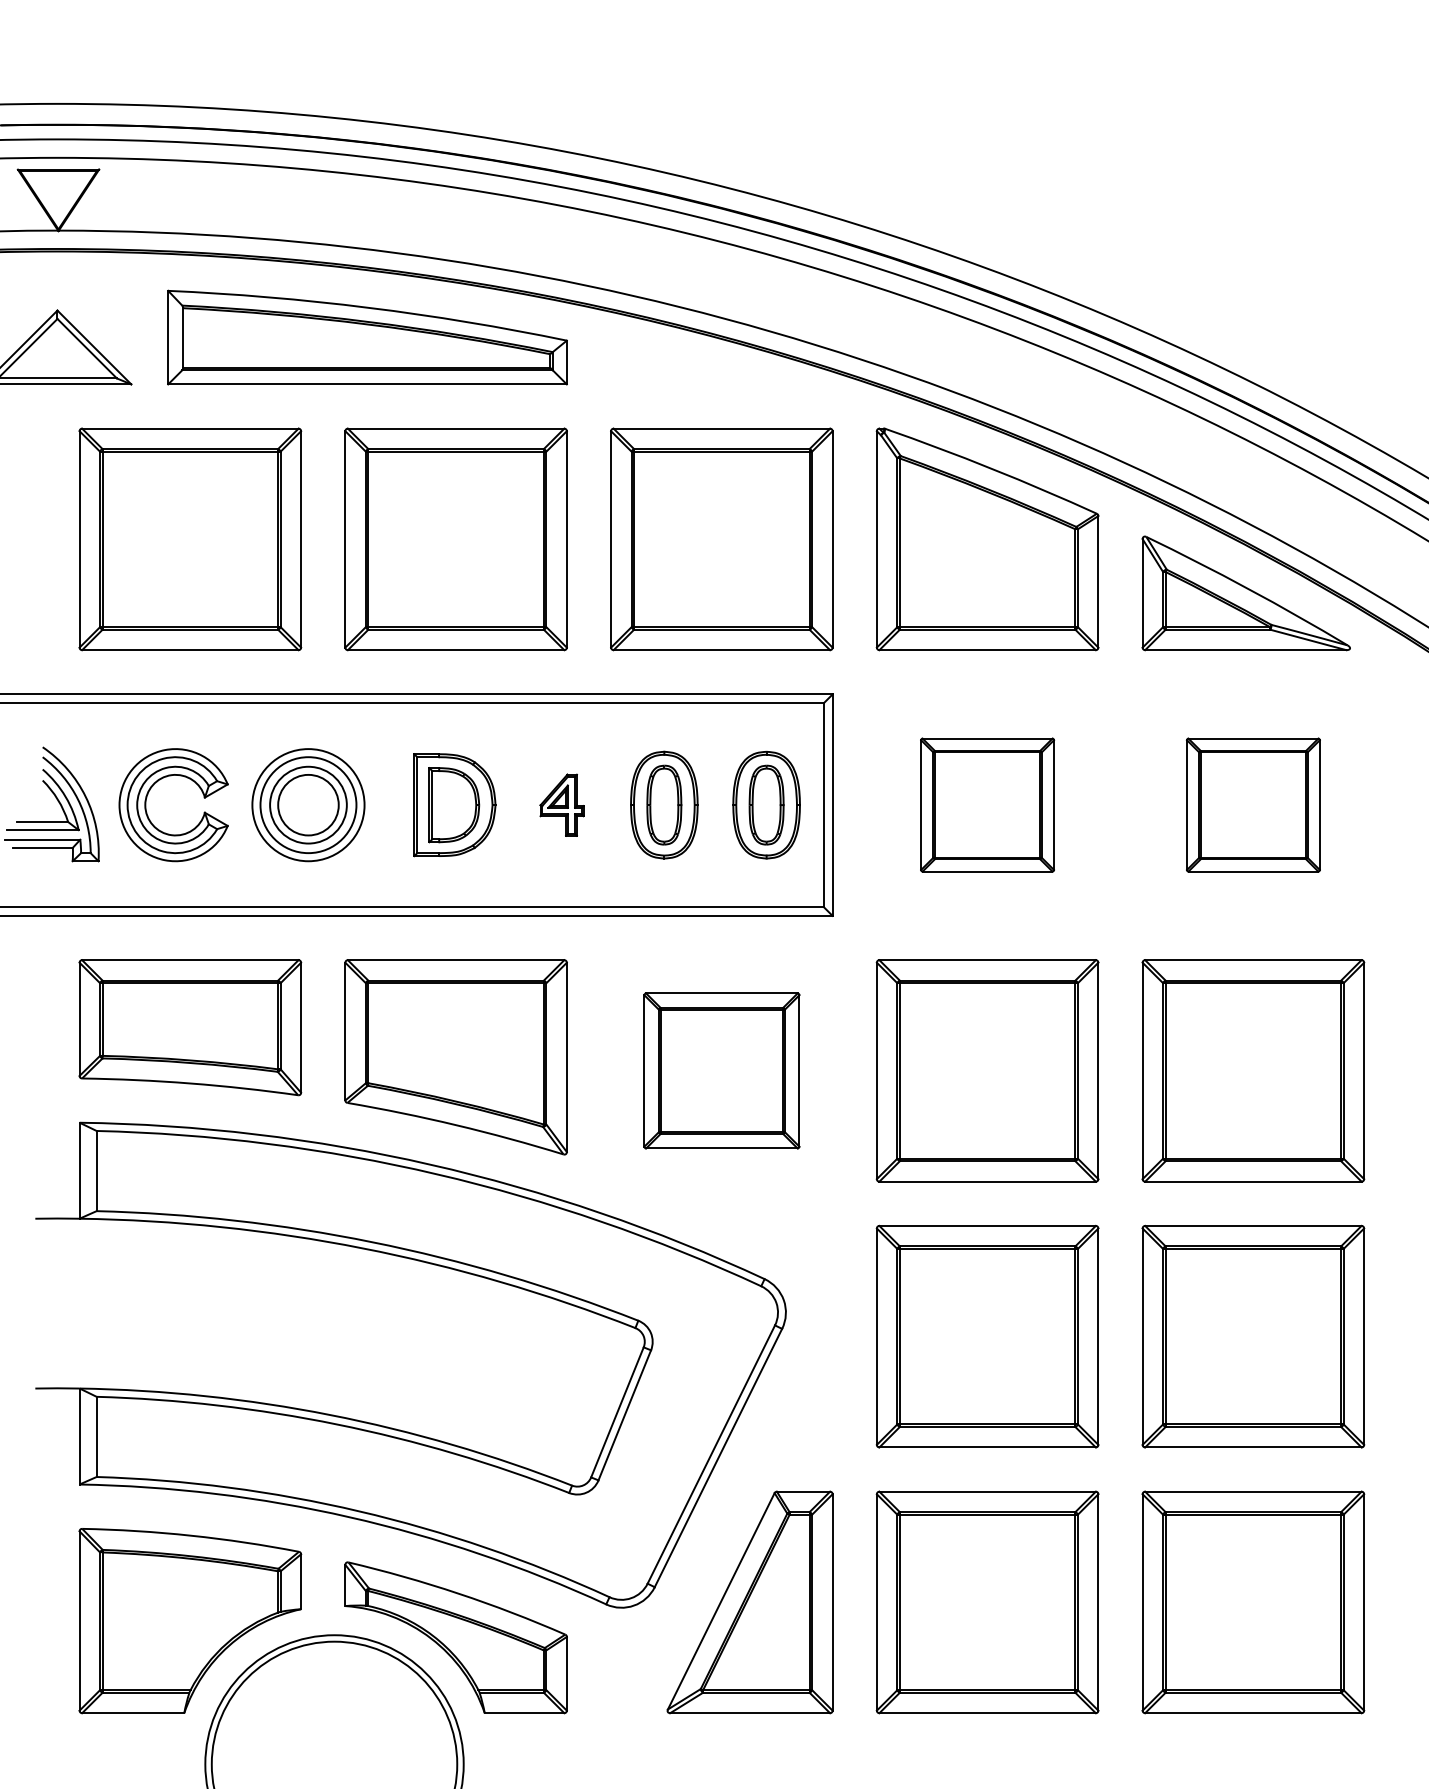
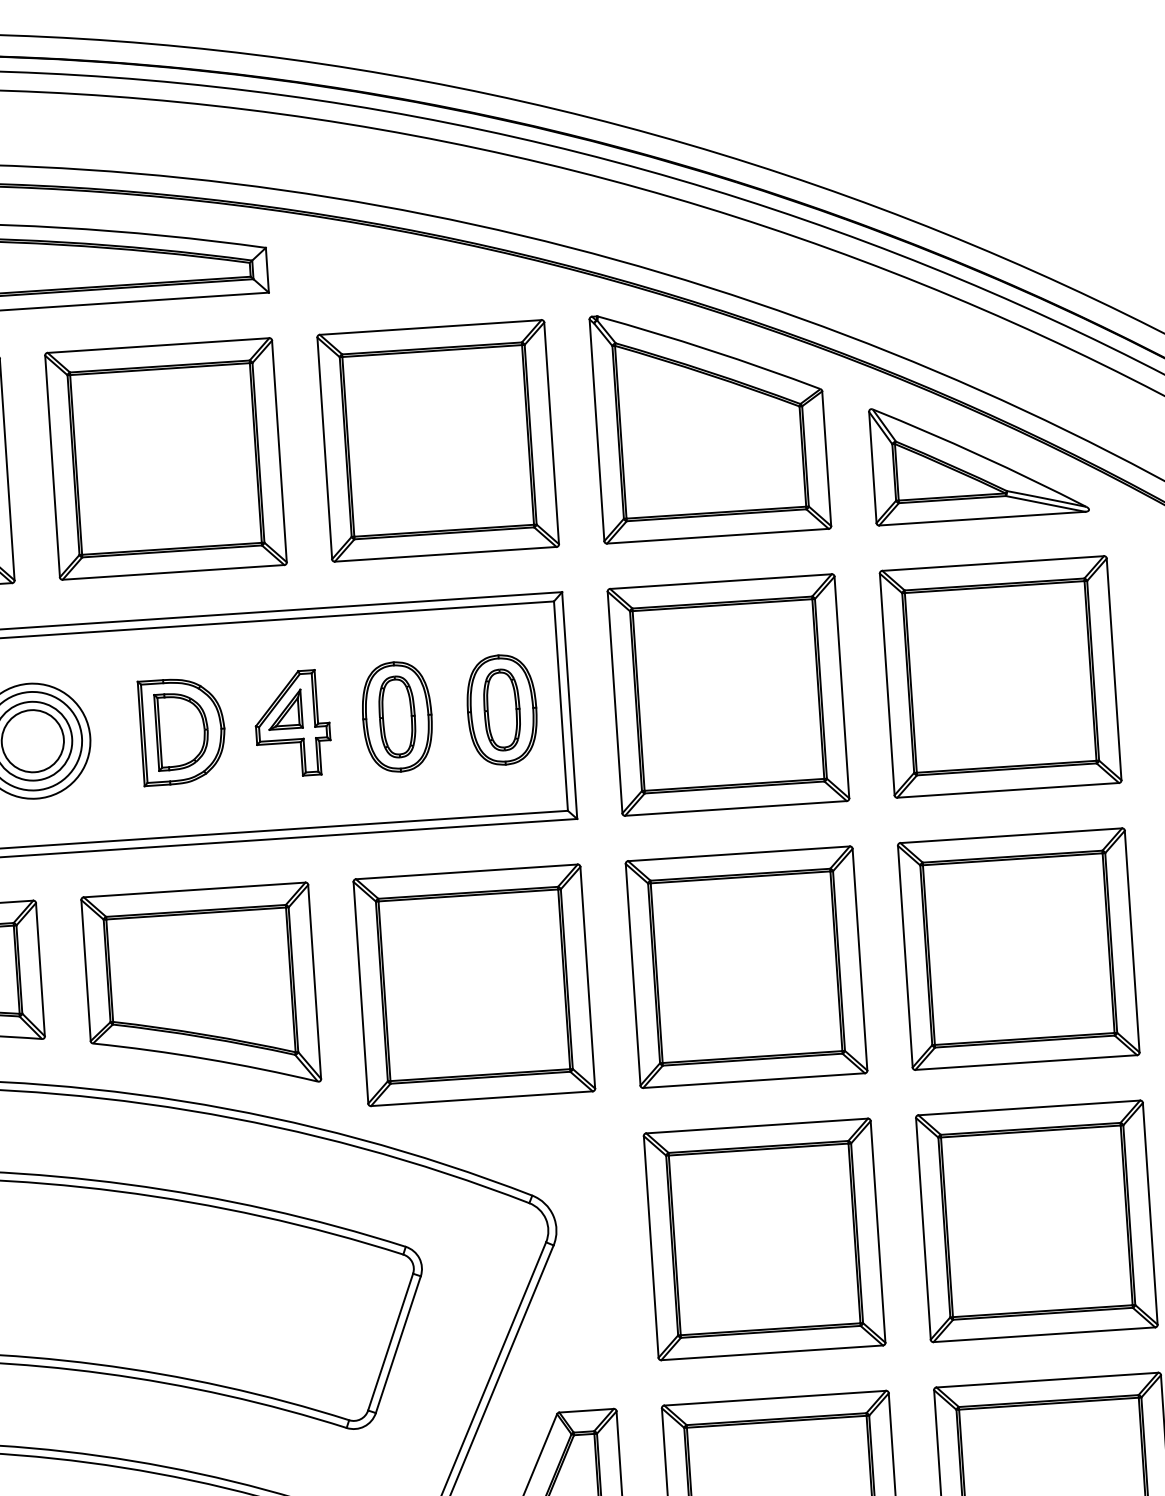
part: (987, 804) -> (728, 694), size x1.67
part: (1253, 804) -> (1000, 676), size x1.67
part: (561, 805) -> (292, 724), size x1.67
part: (721, 1070) -> (473, 984), size x1.43

